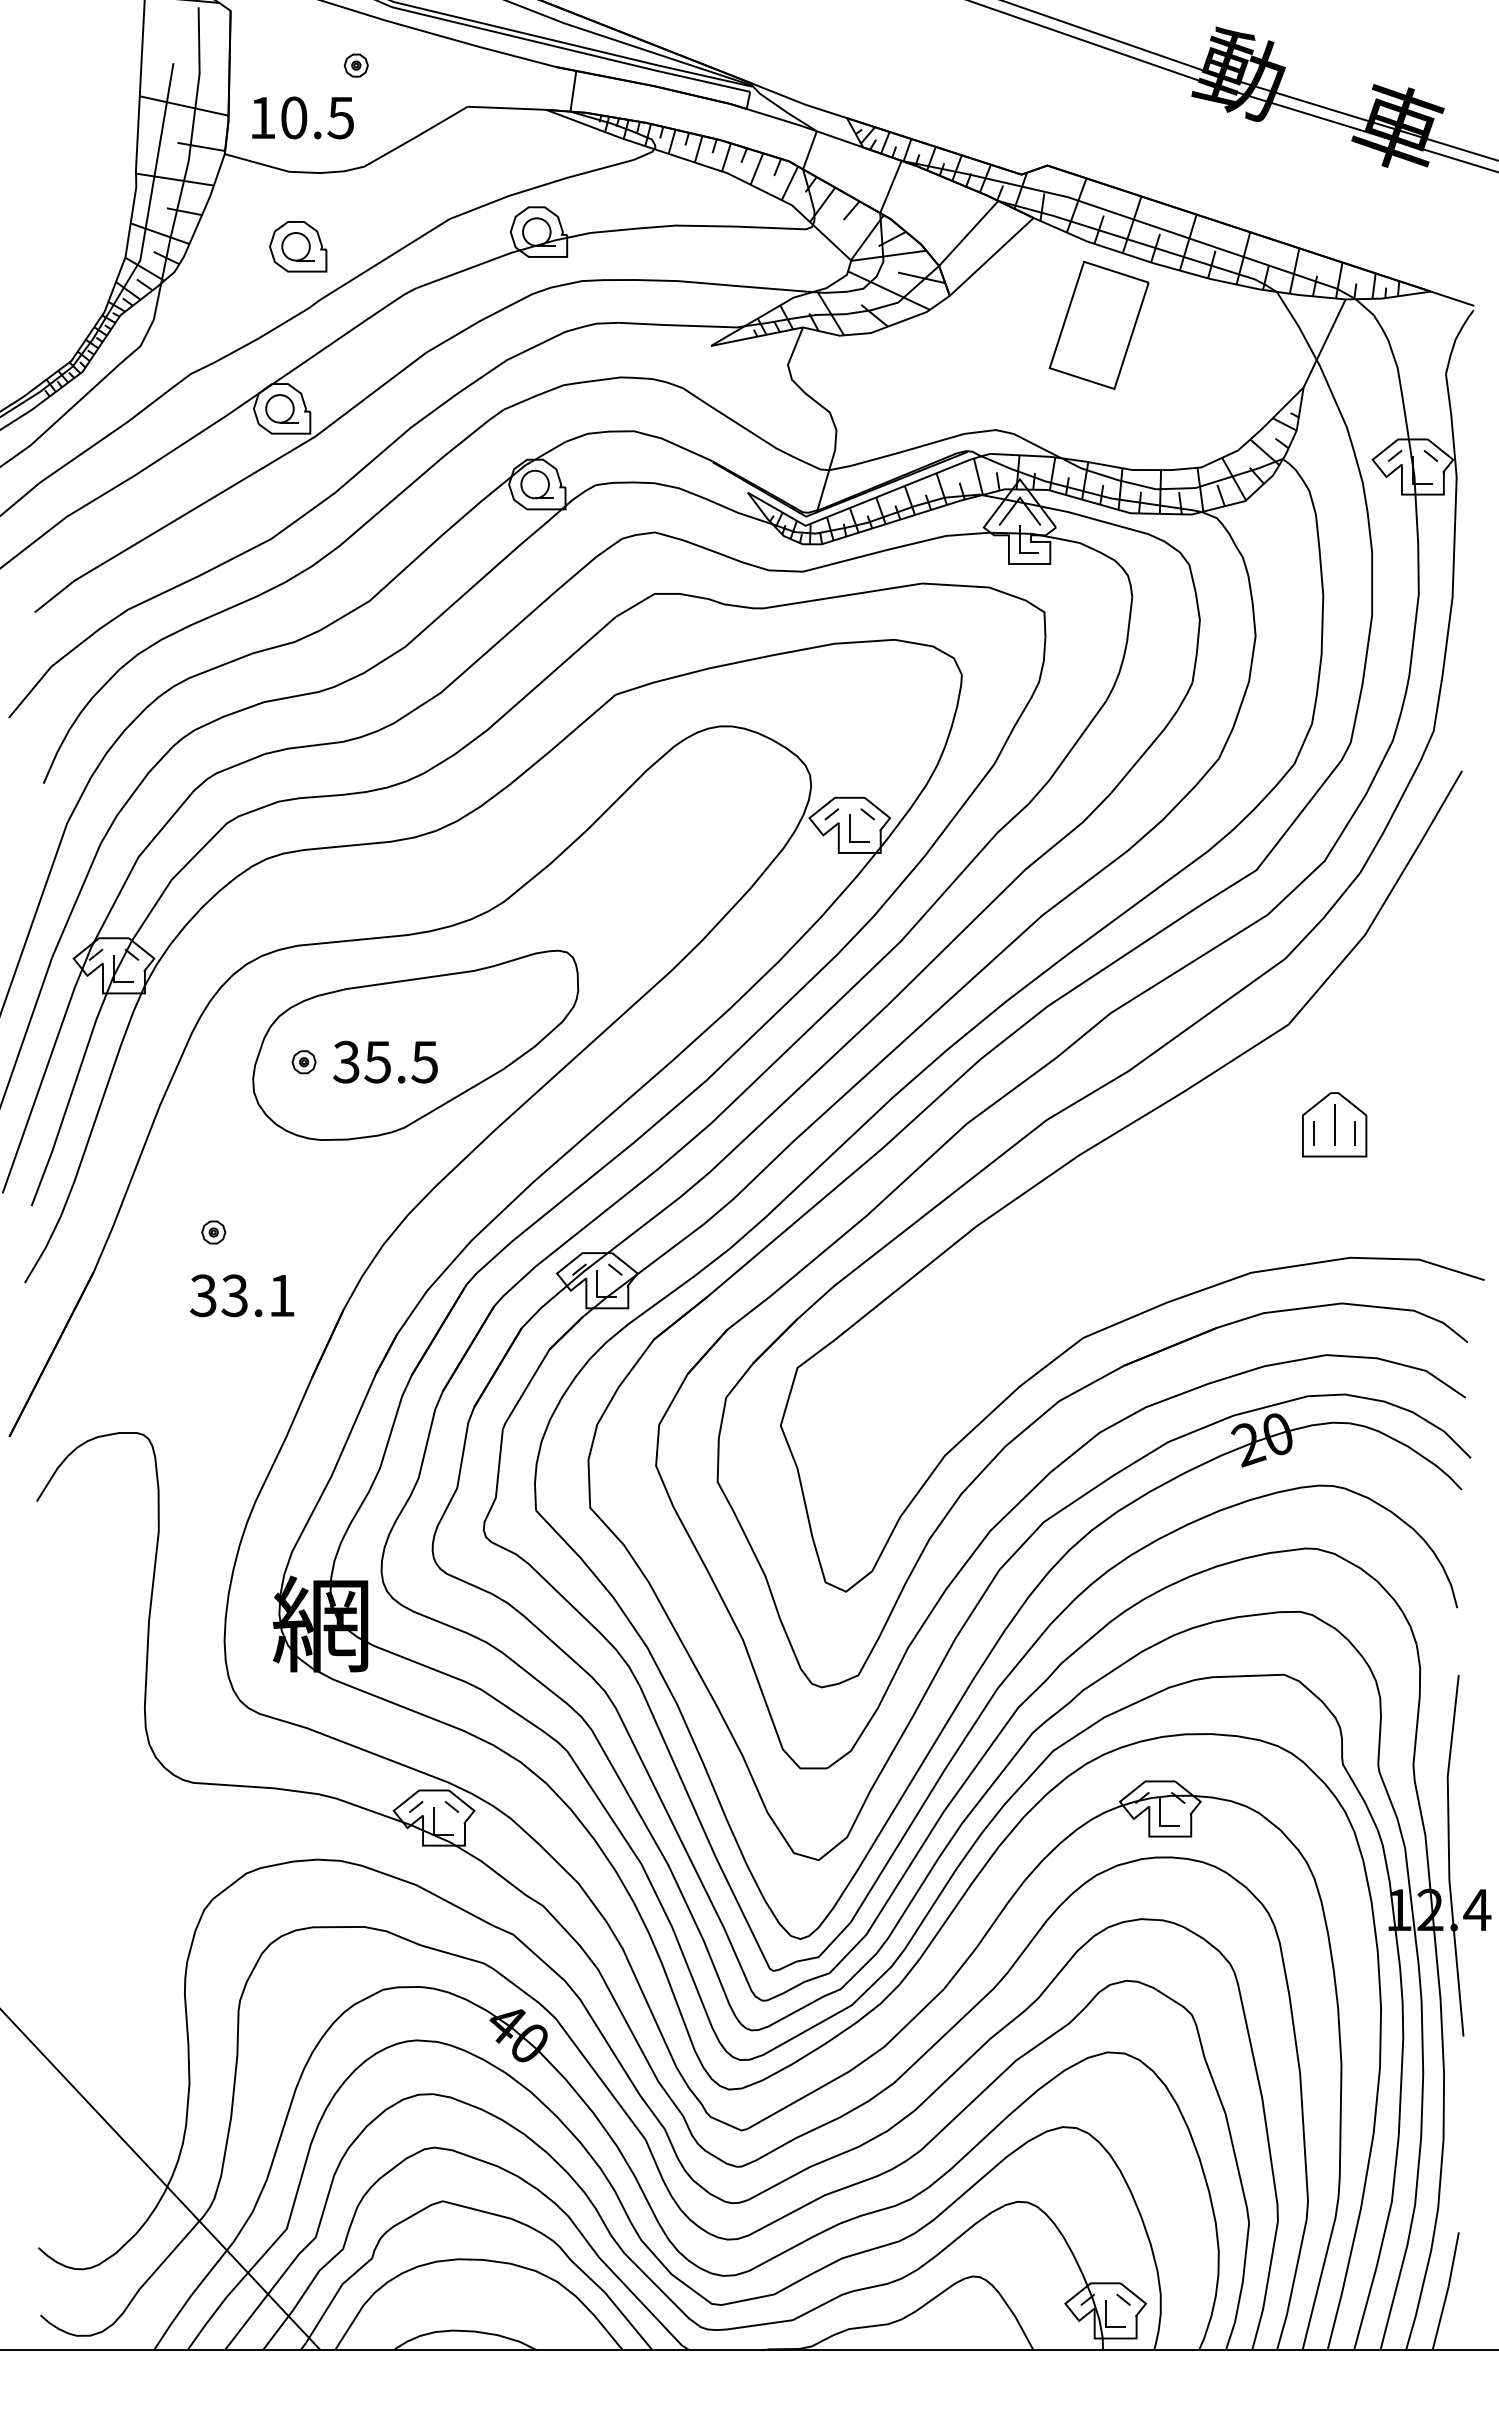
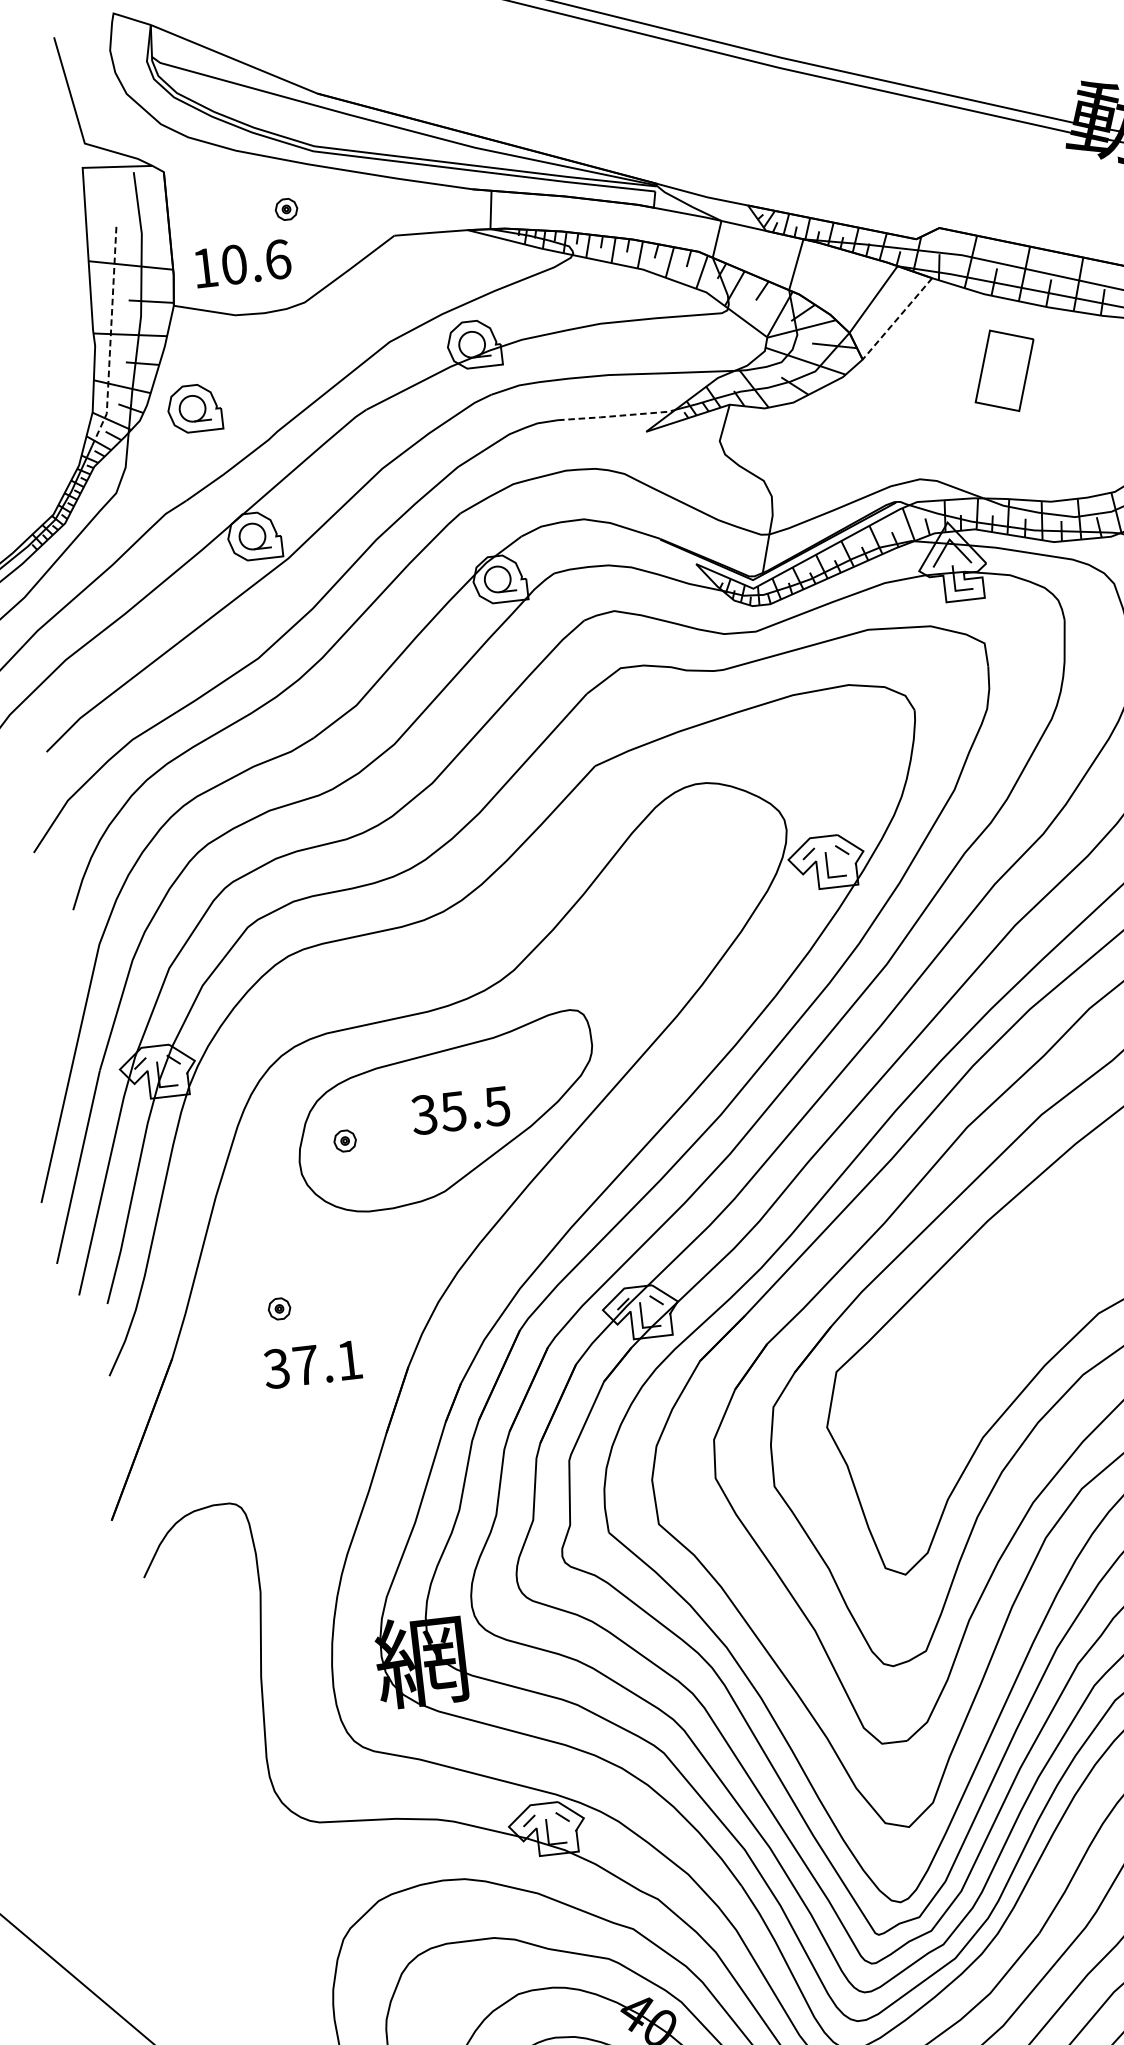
text: (340, 117) -> (277, 259), 10.5 -> 10.6
line: (153, 181) -> (110, 338), solid -> dashed
part: (298, 246) -> (194, 408), moved
line: (991, 257) -> (897, 319), solid -> dashed
part: (1098, 324) -> (1003, 370), size x0.7
line: (680, 325) -> (615, 416), solid -> dashed
text: (385, 1061) -> (460, 1110), moved
text: (234, 1295) -> (305, 1365), 33.1 -> 37.1

